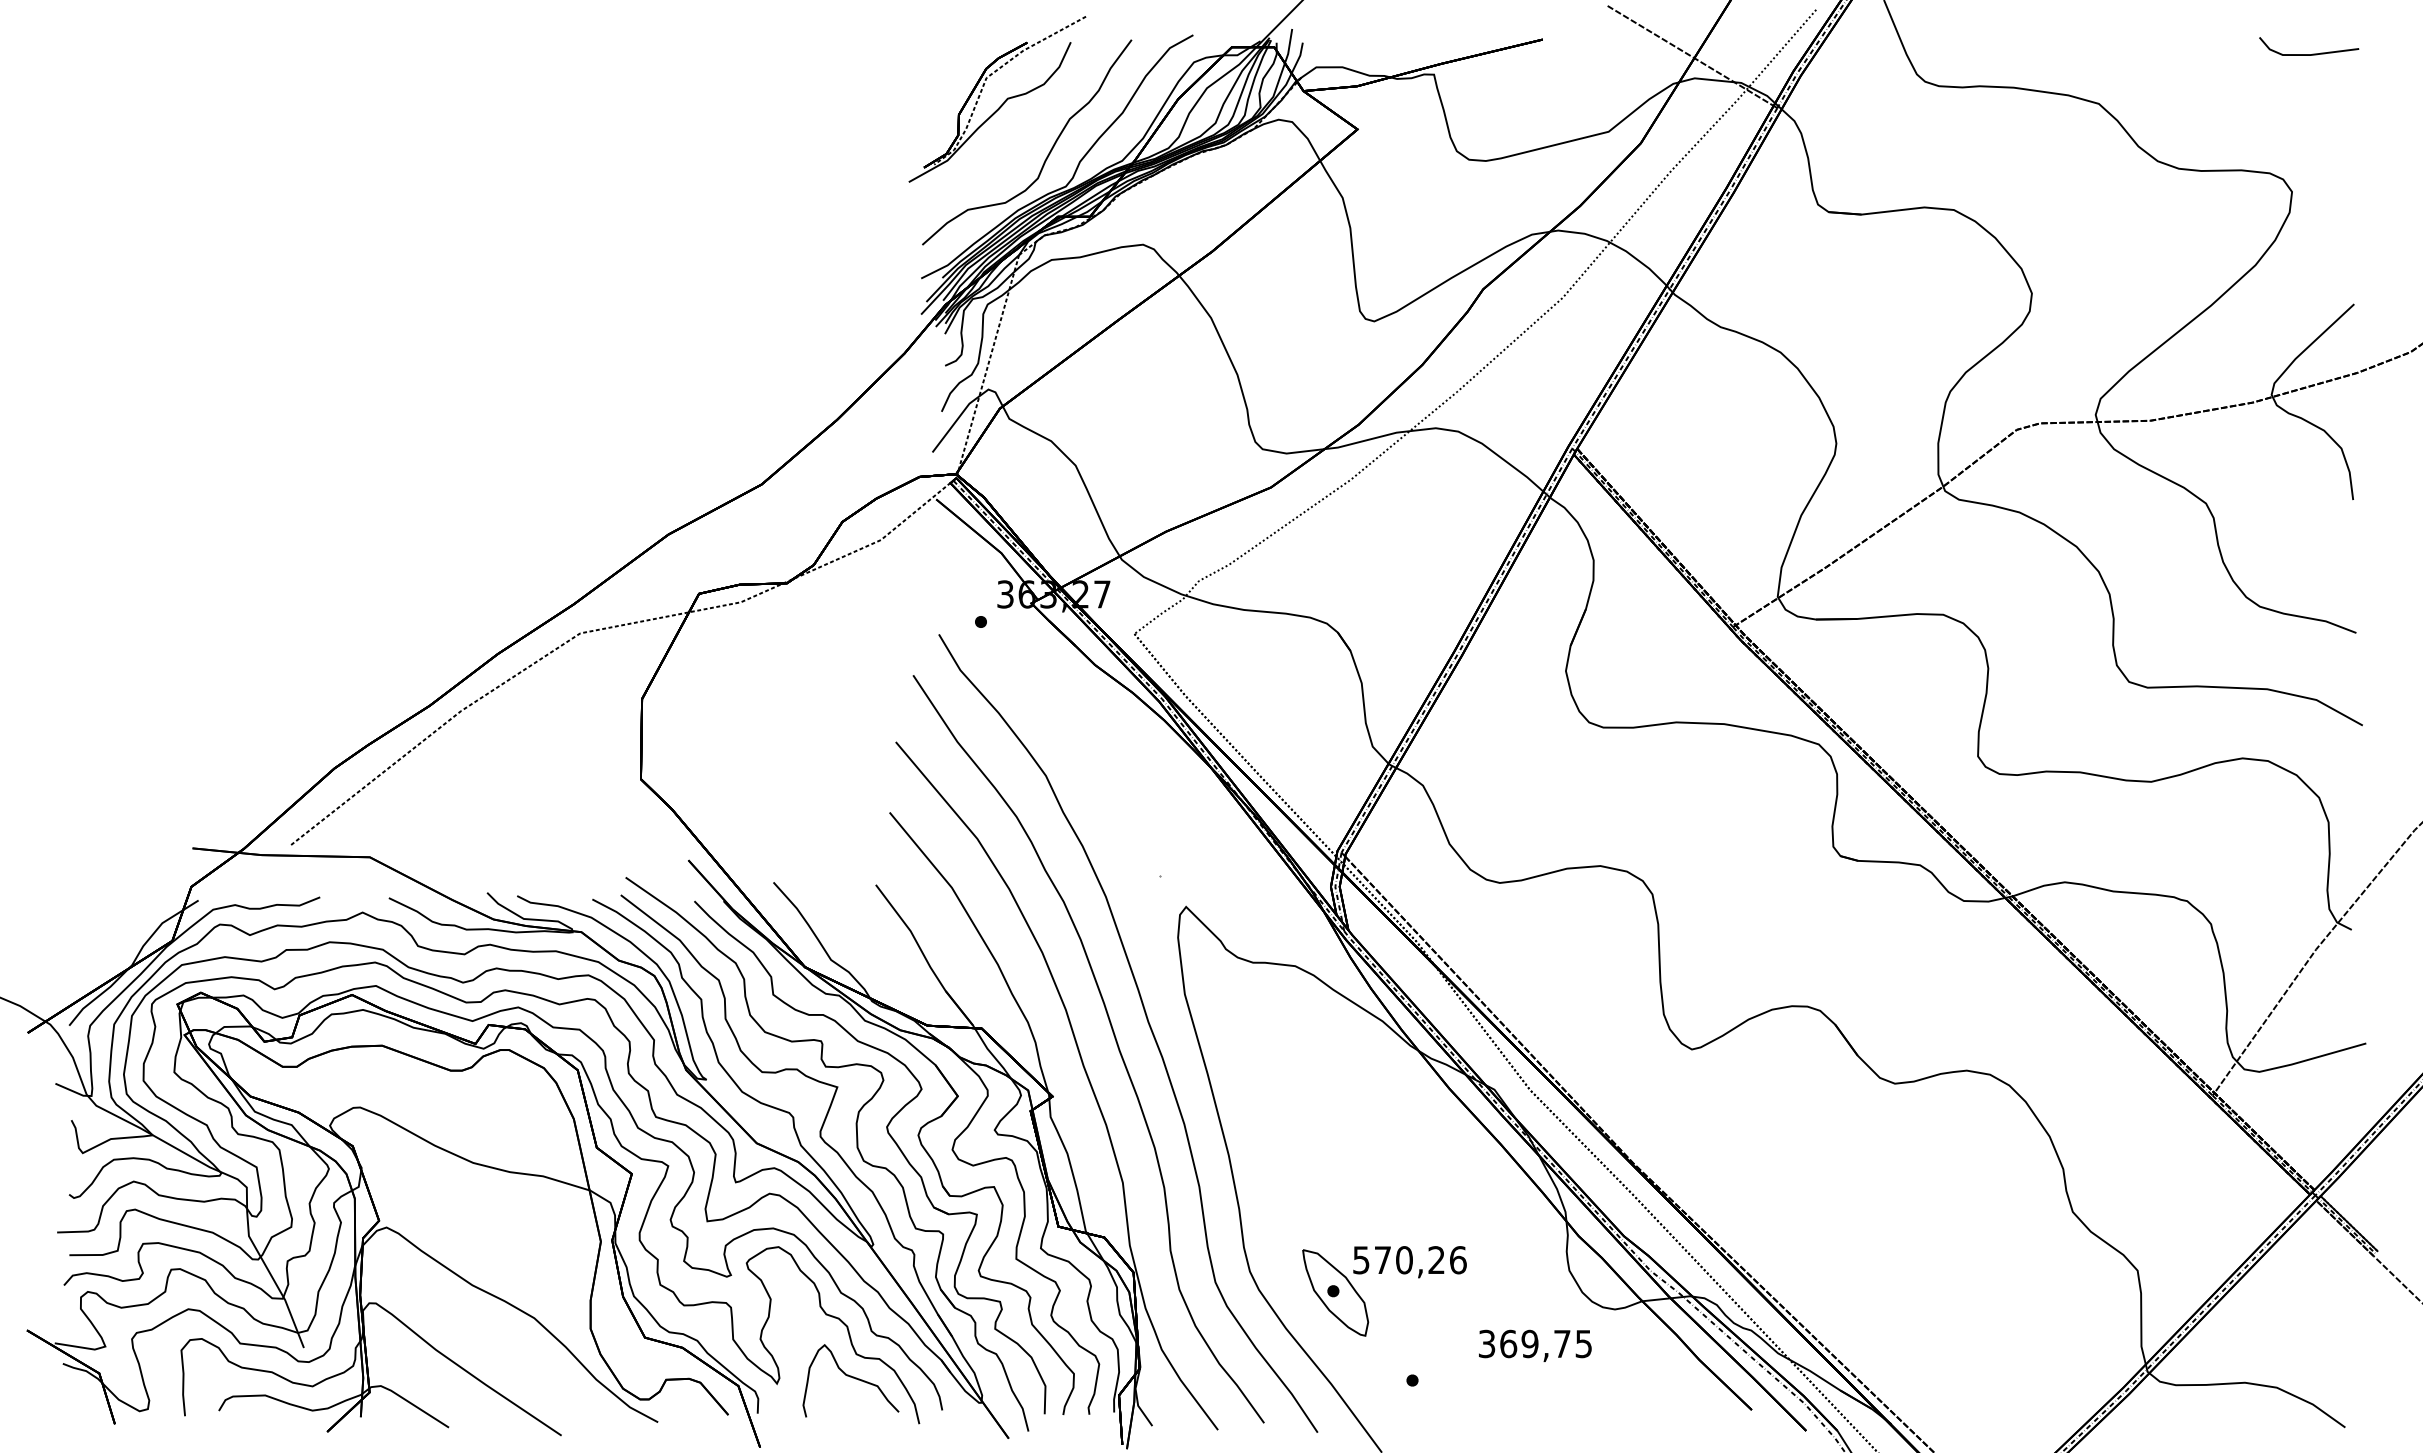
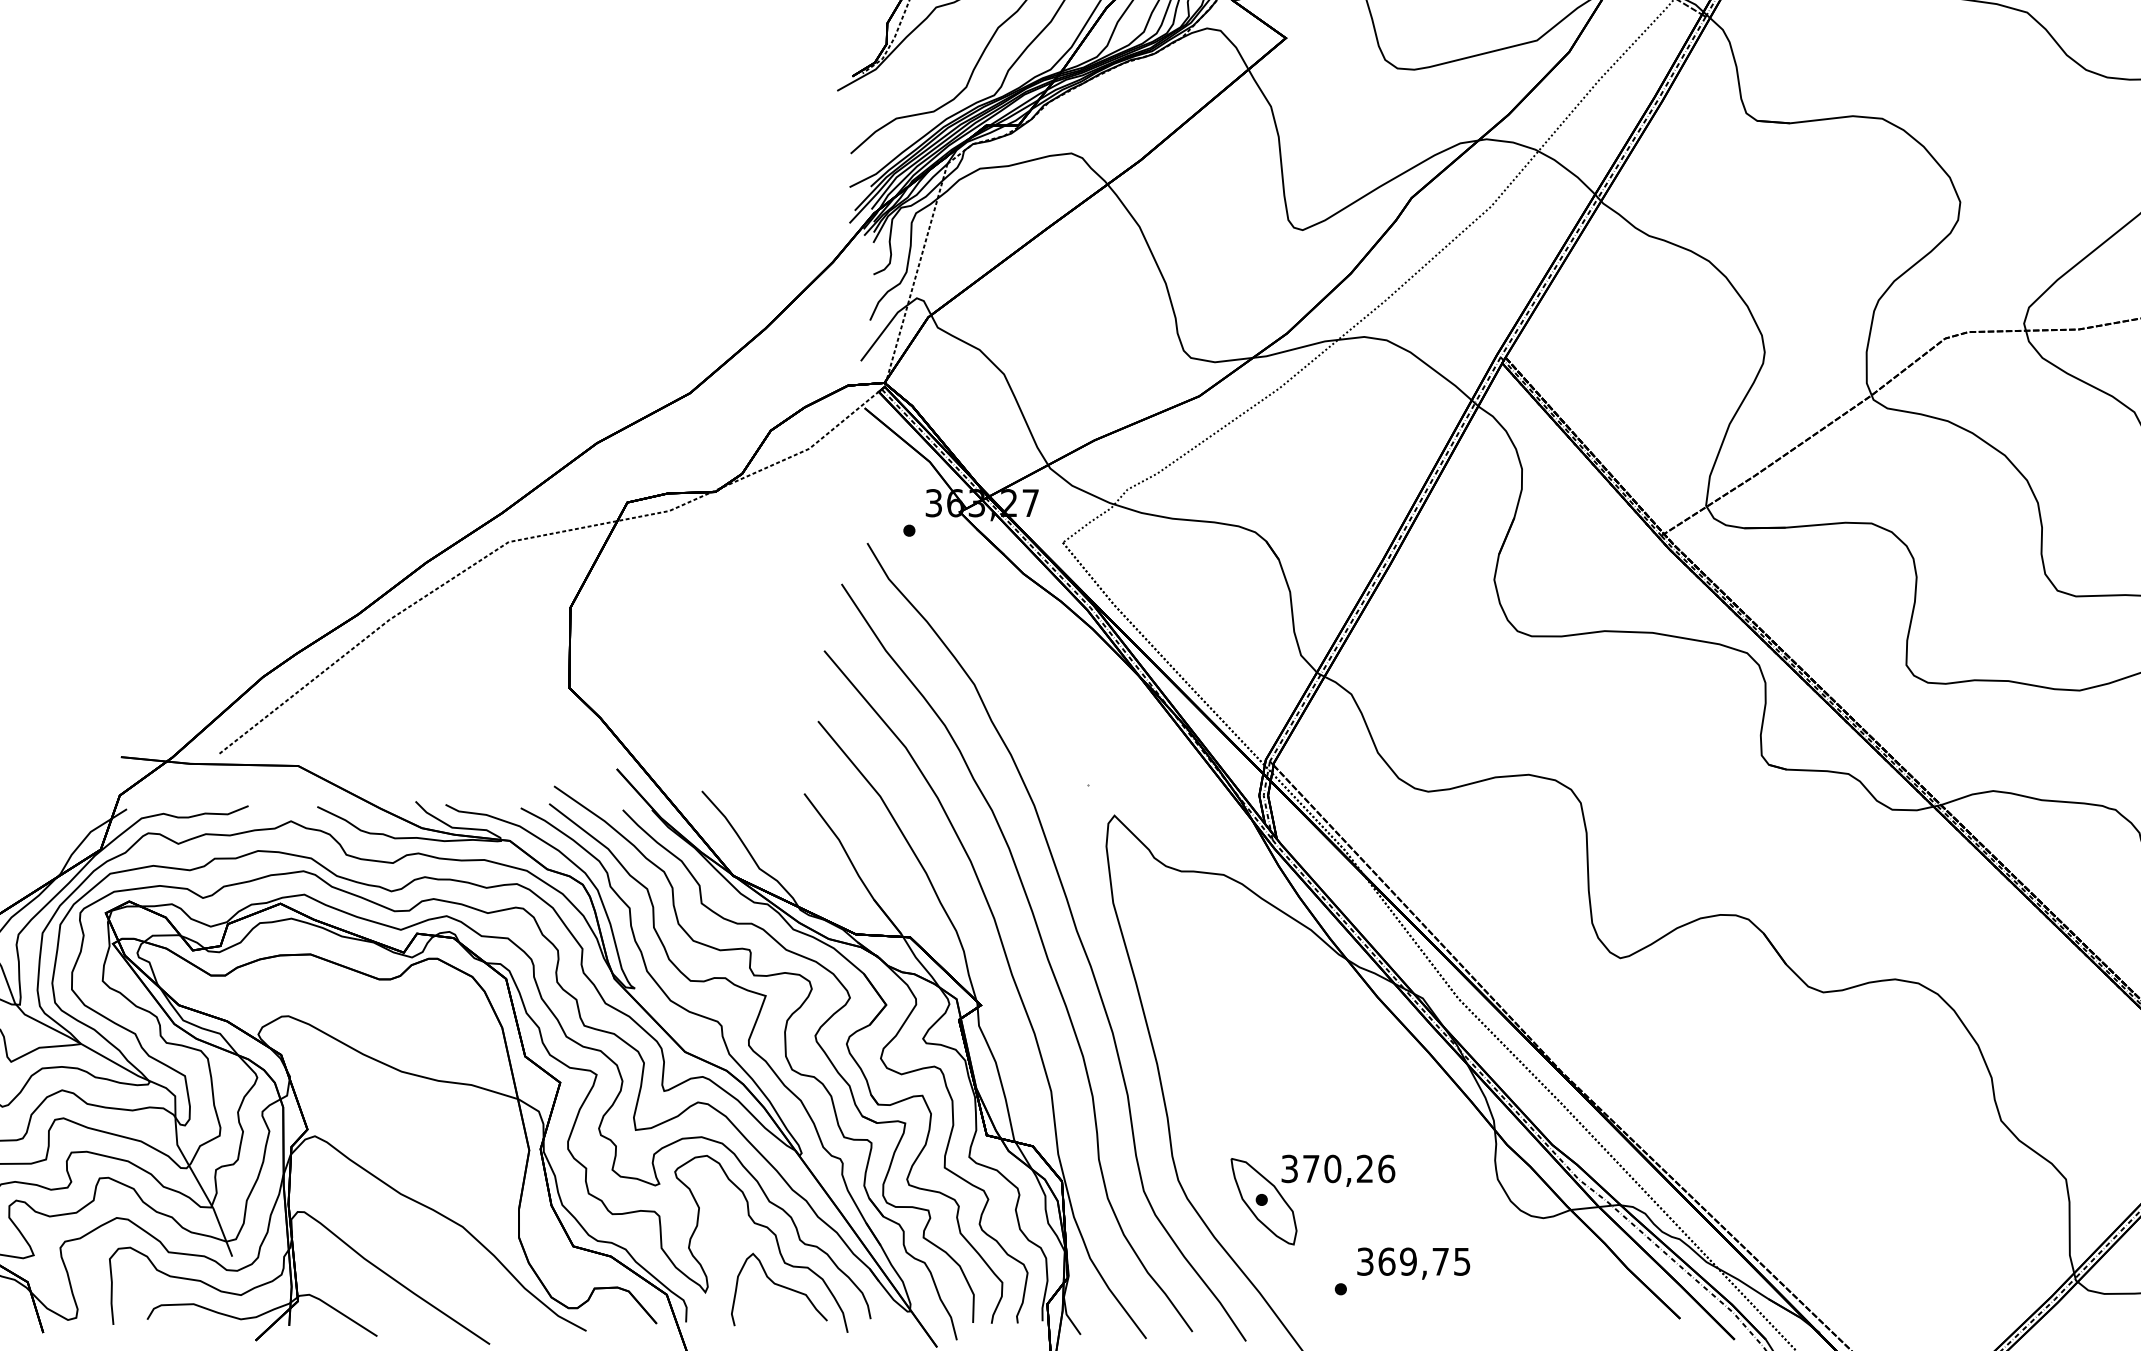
text: (1361, 1259) -> (1289, 1168), 570,26 -> 370,26
text: (1535, 1345) -> (1413, 1263), moved

